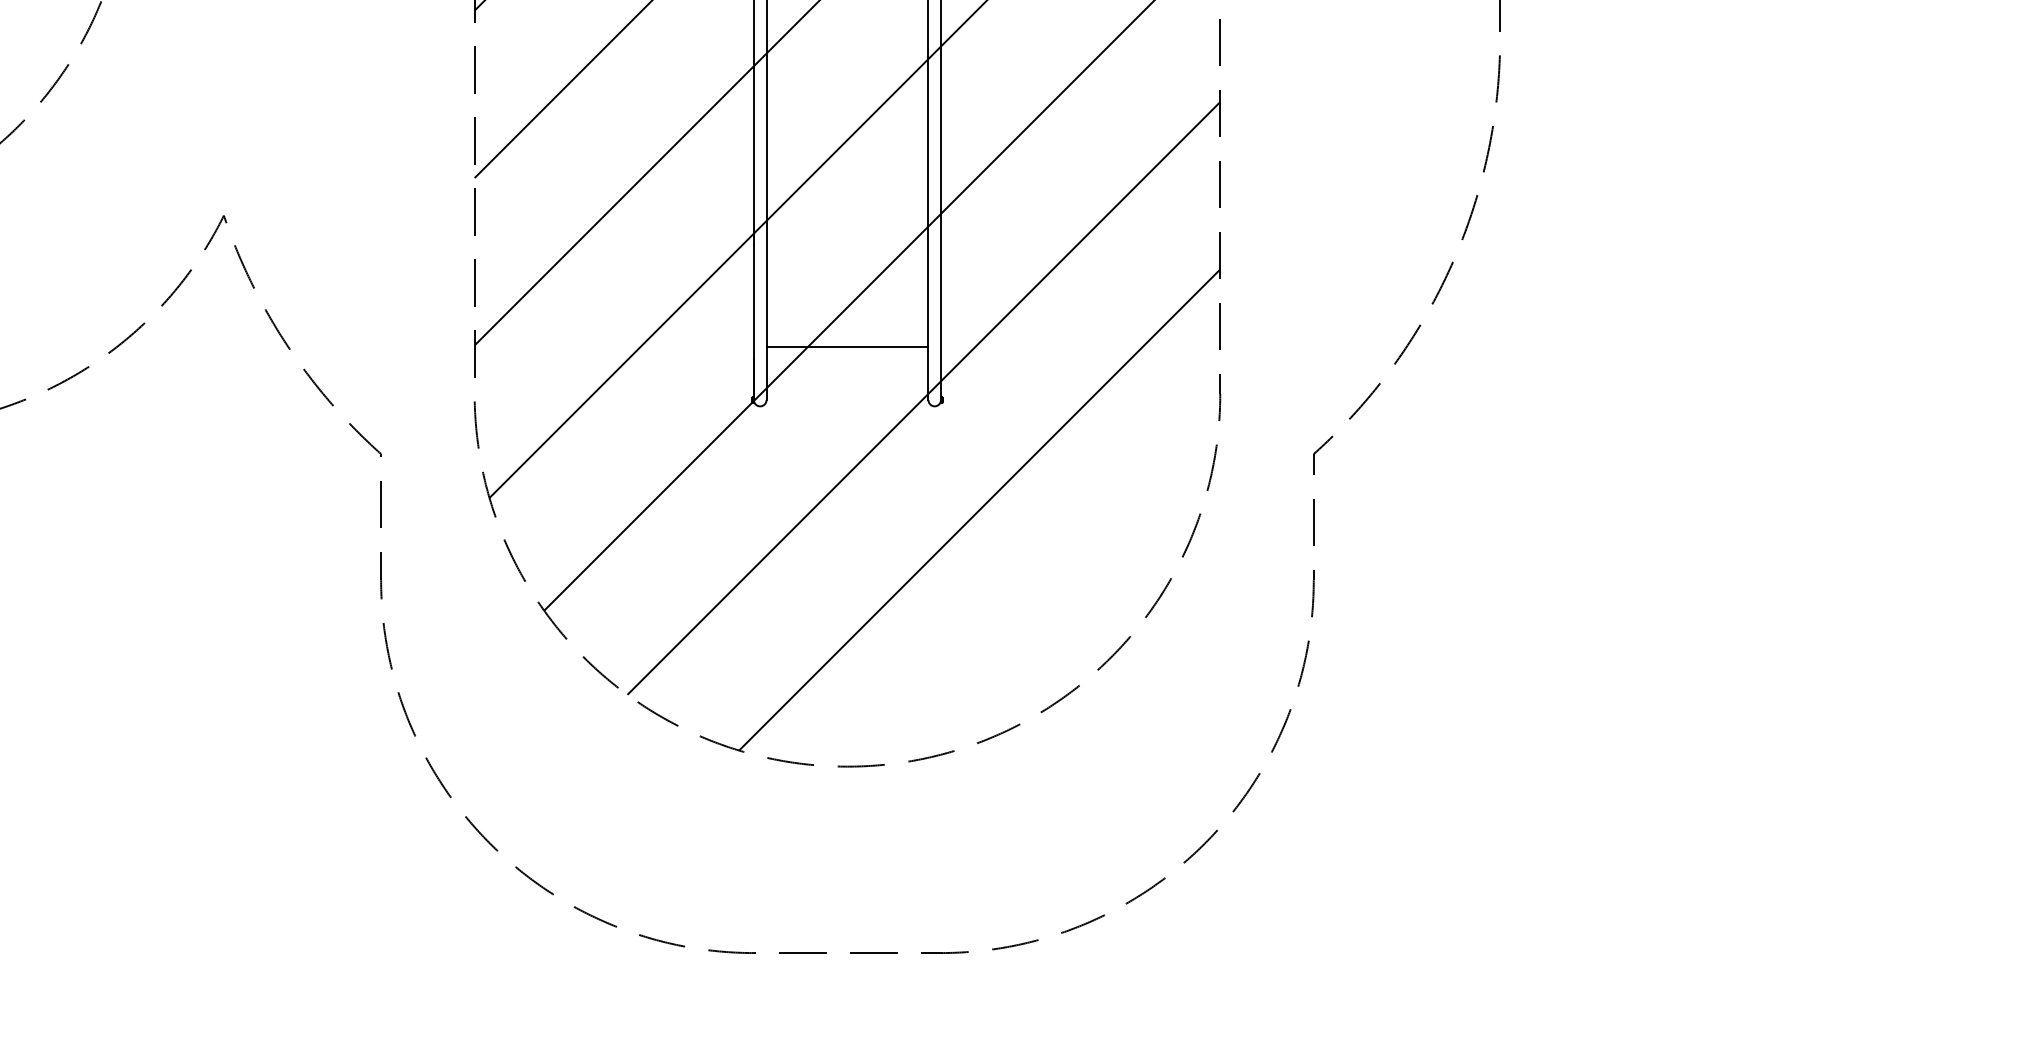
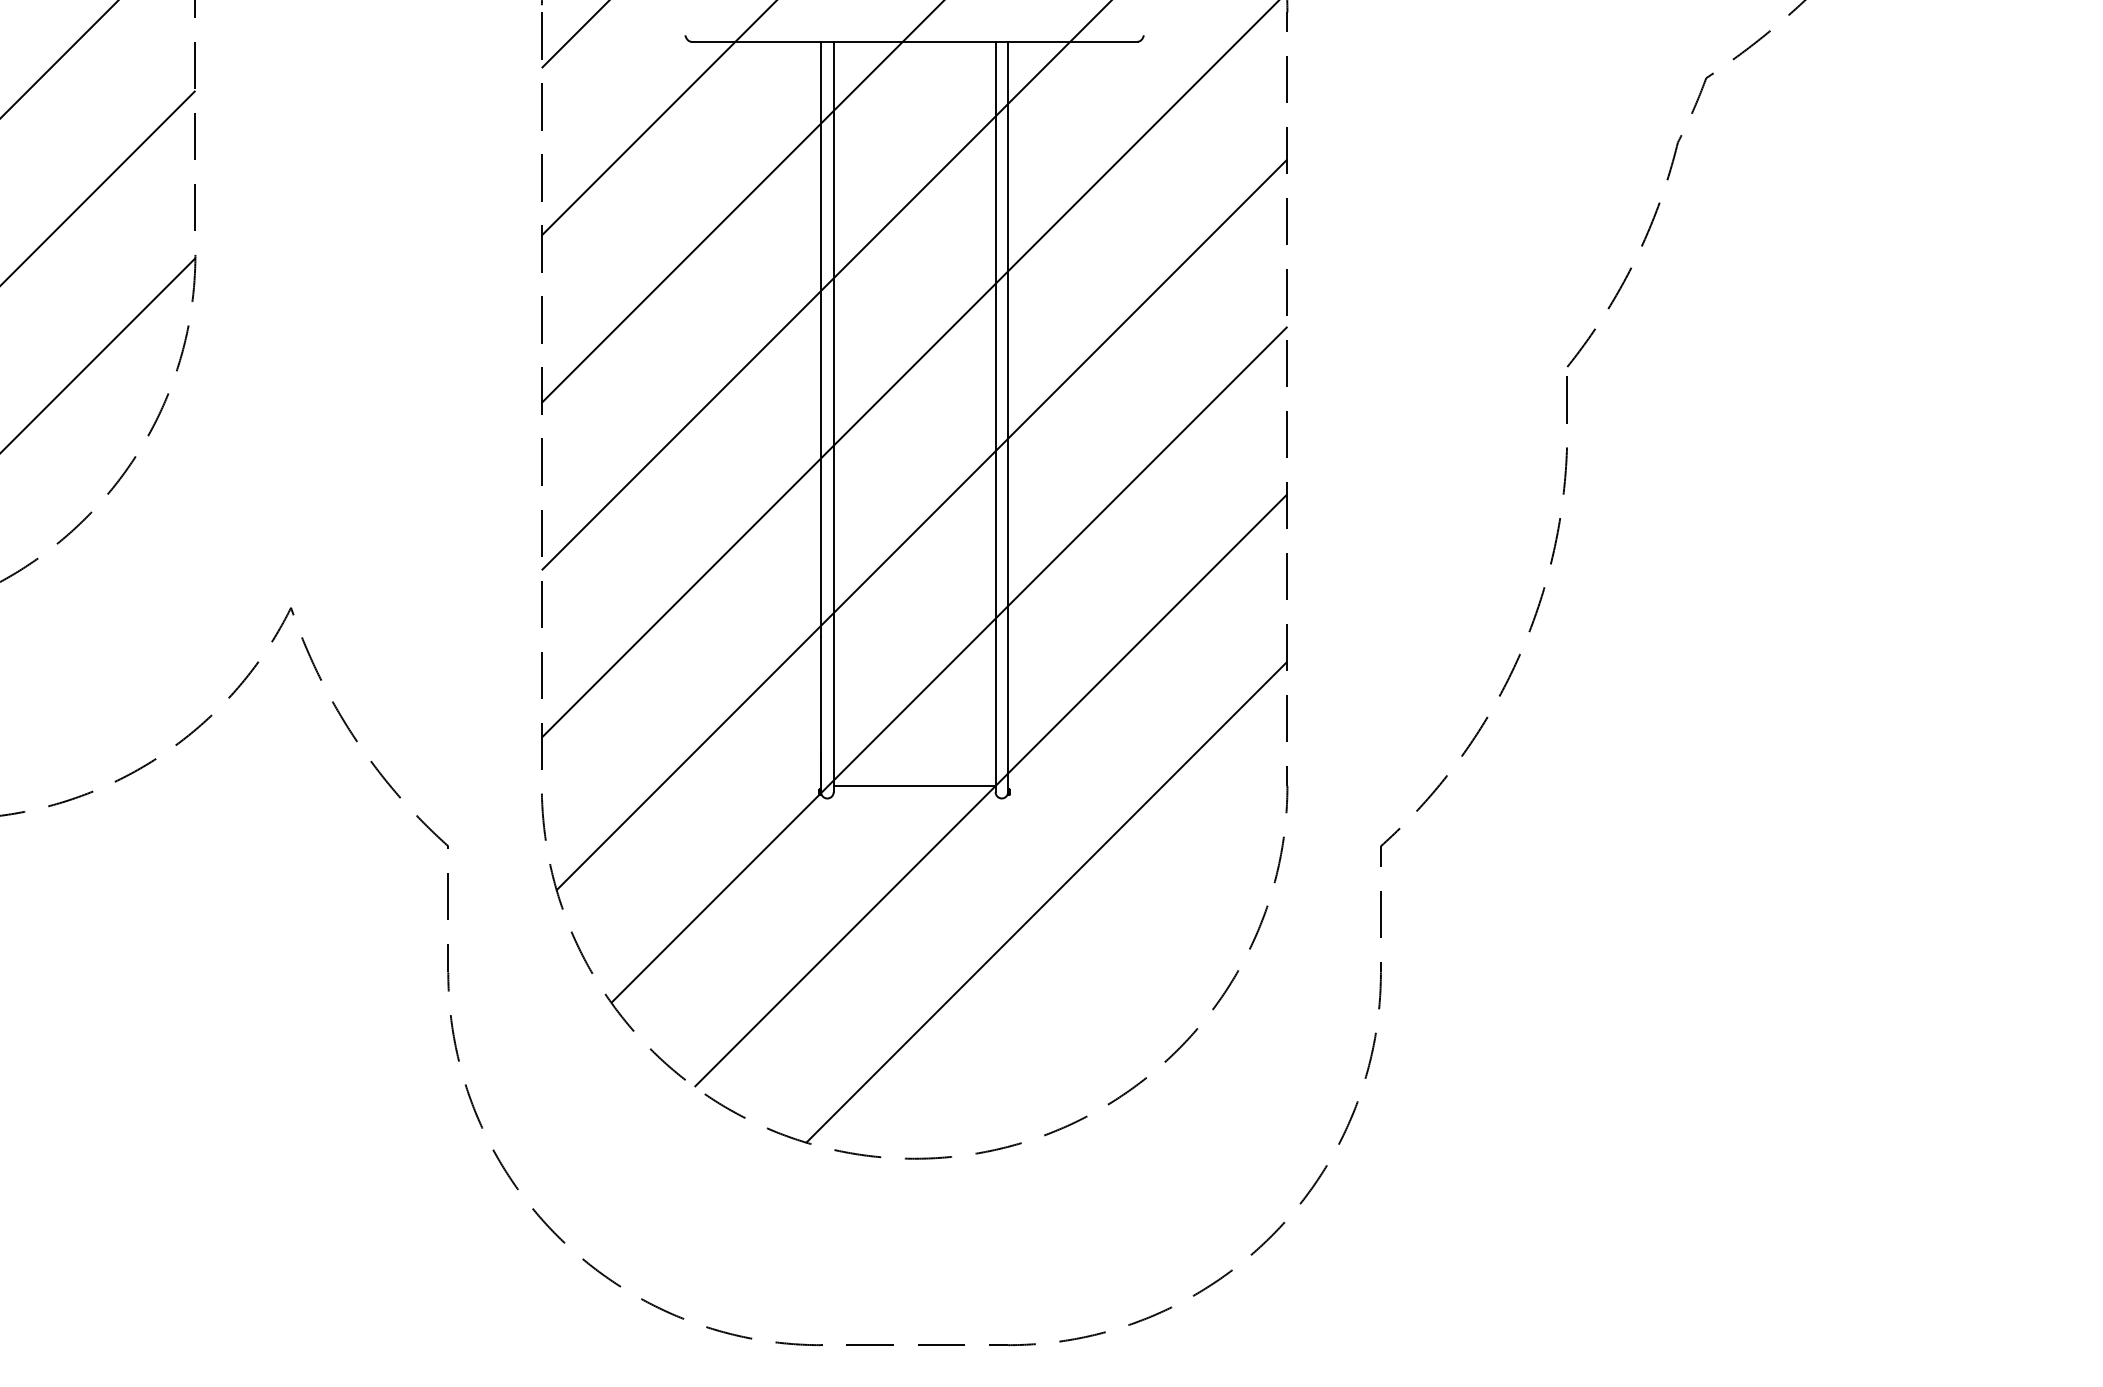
line: (847, 346) -> (914, 785), moved

